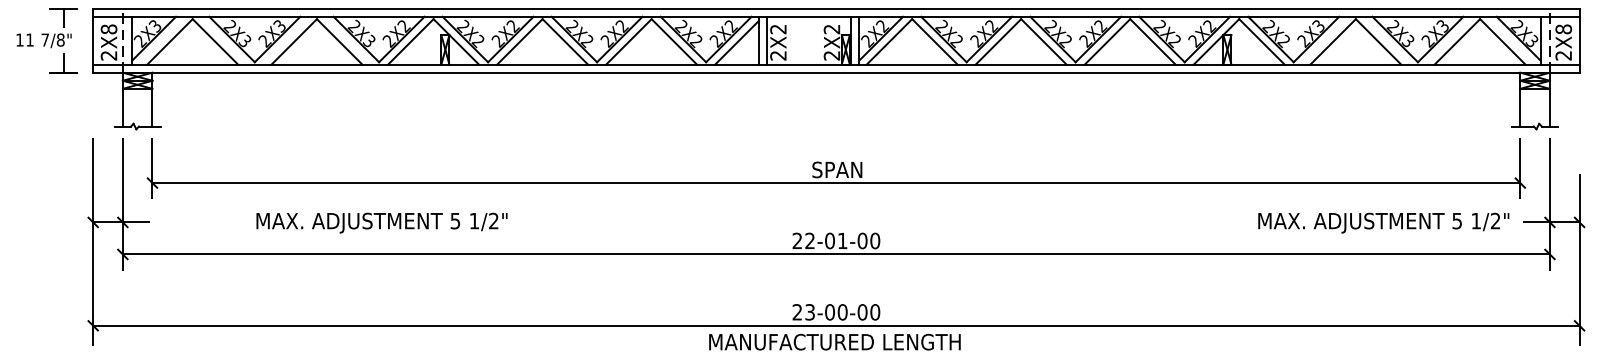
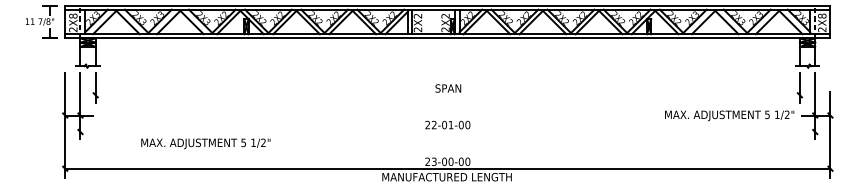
line: (835, 183) -> (447, 95), removed
text: (381, 222) -> (205, 143), moved
line: (835, 255) -> (447, 132), removed

